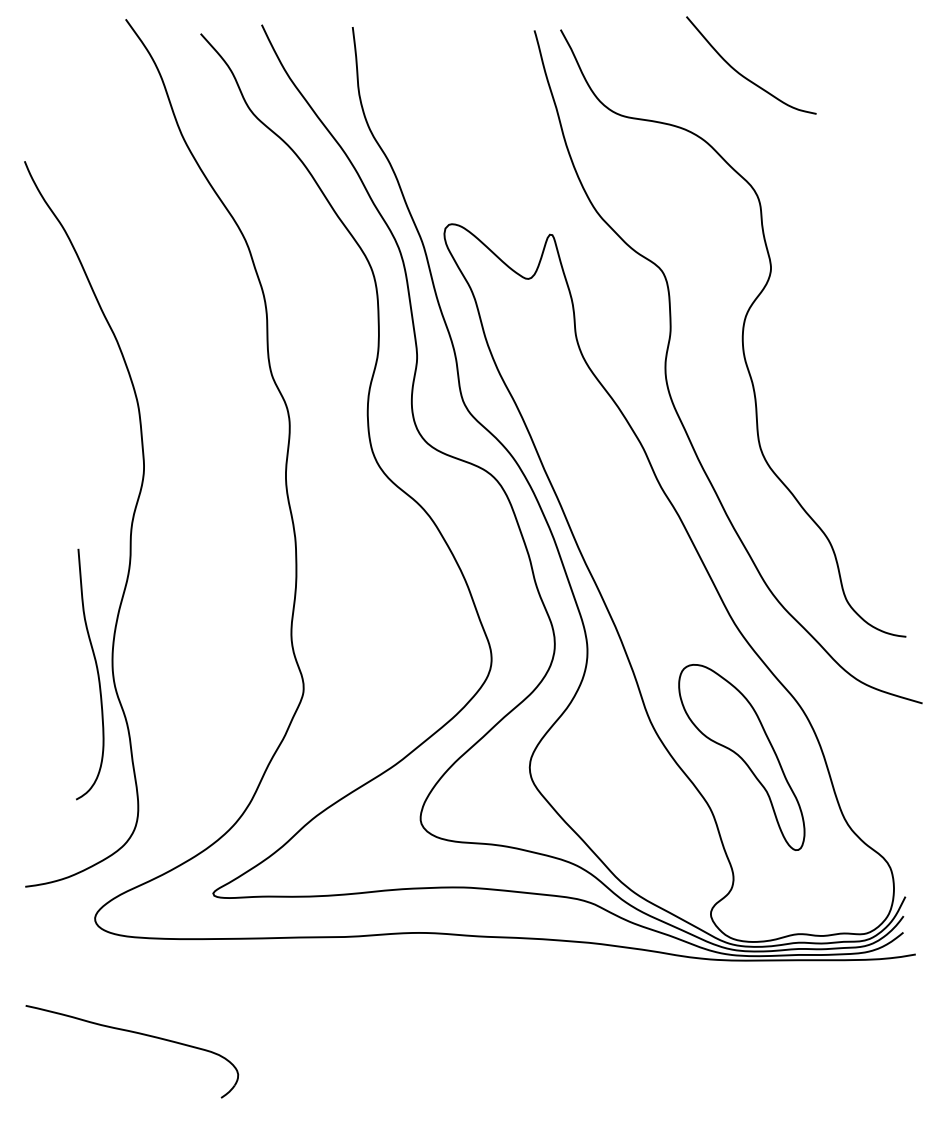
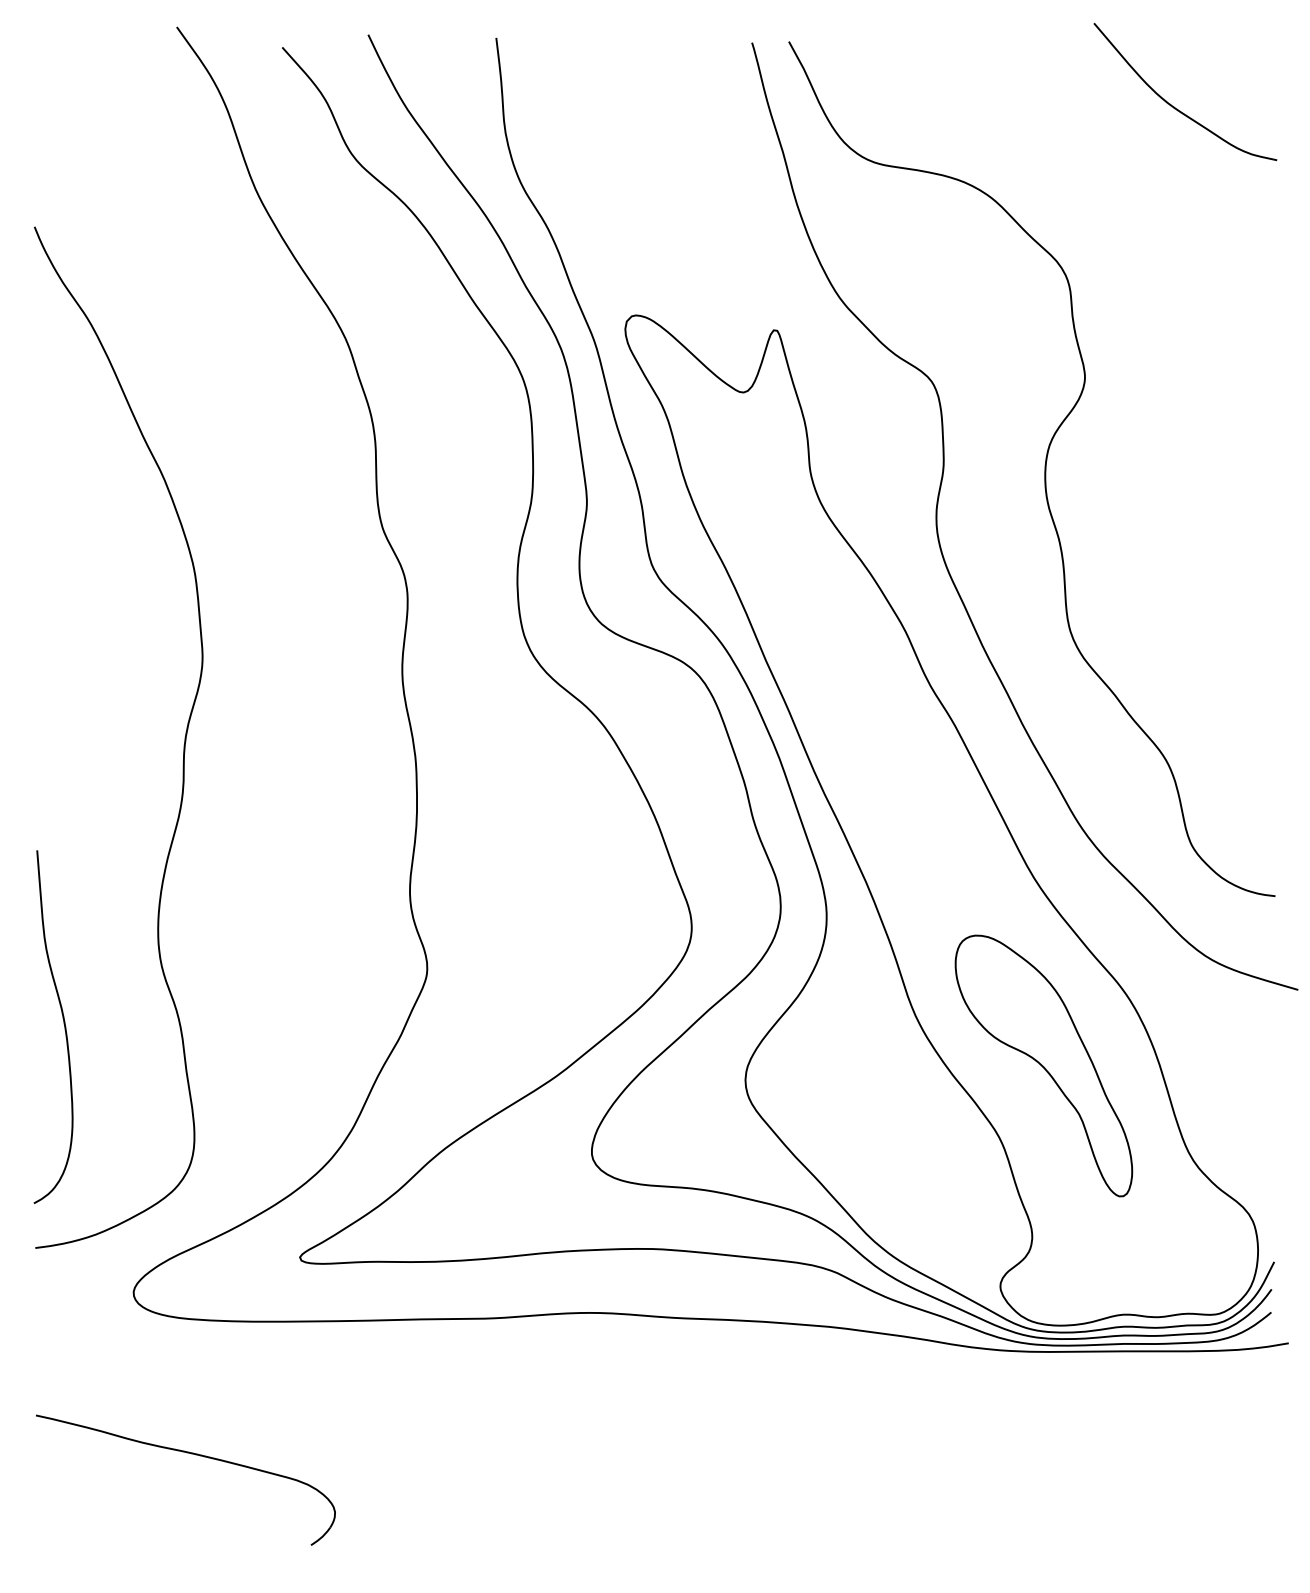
curve: (743, 75) -> (1174, 106), moved
curve: (97, 672) -> (63, 1024), moved

